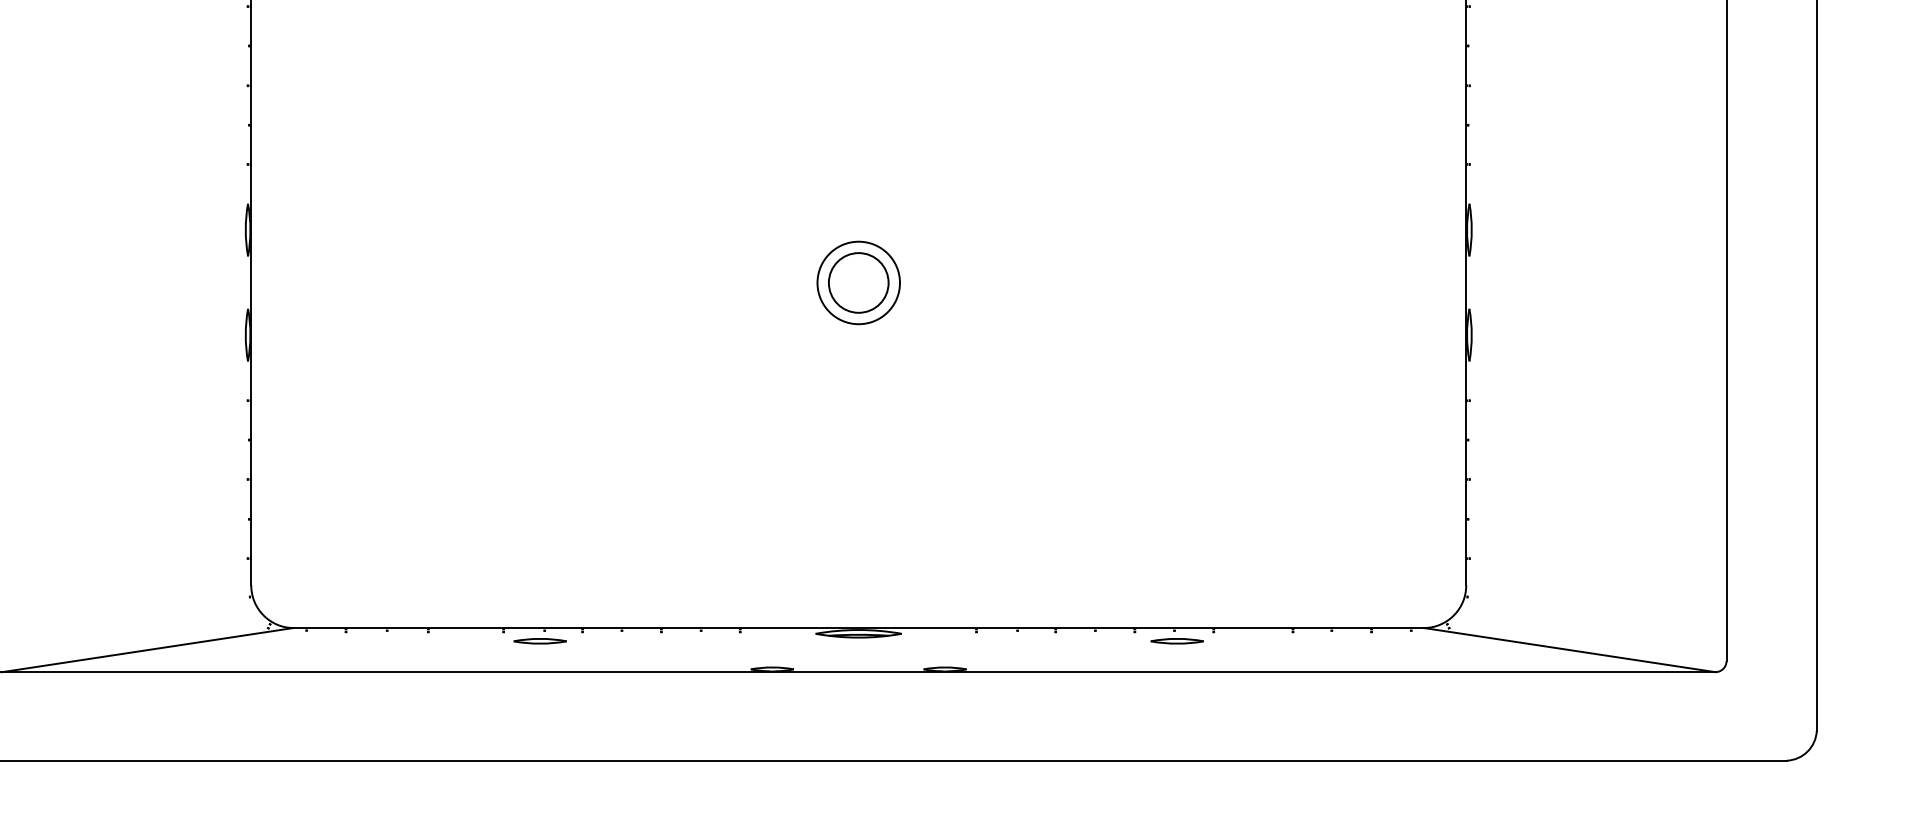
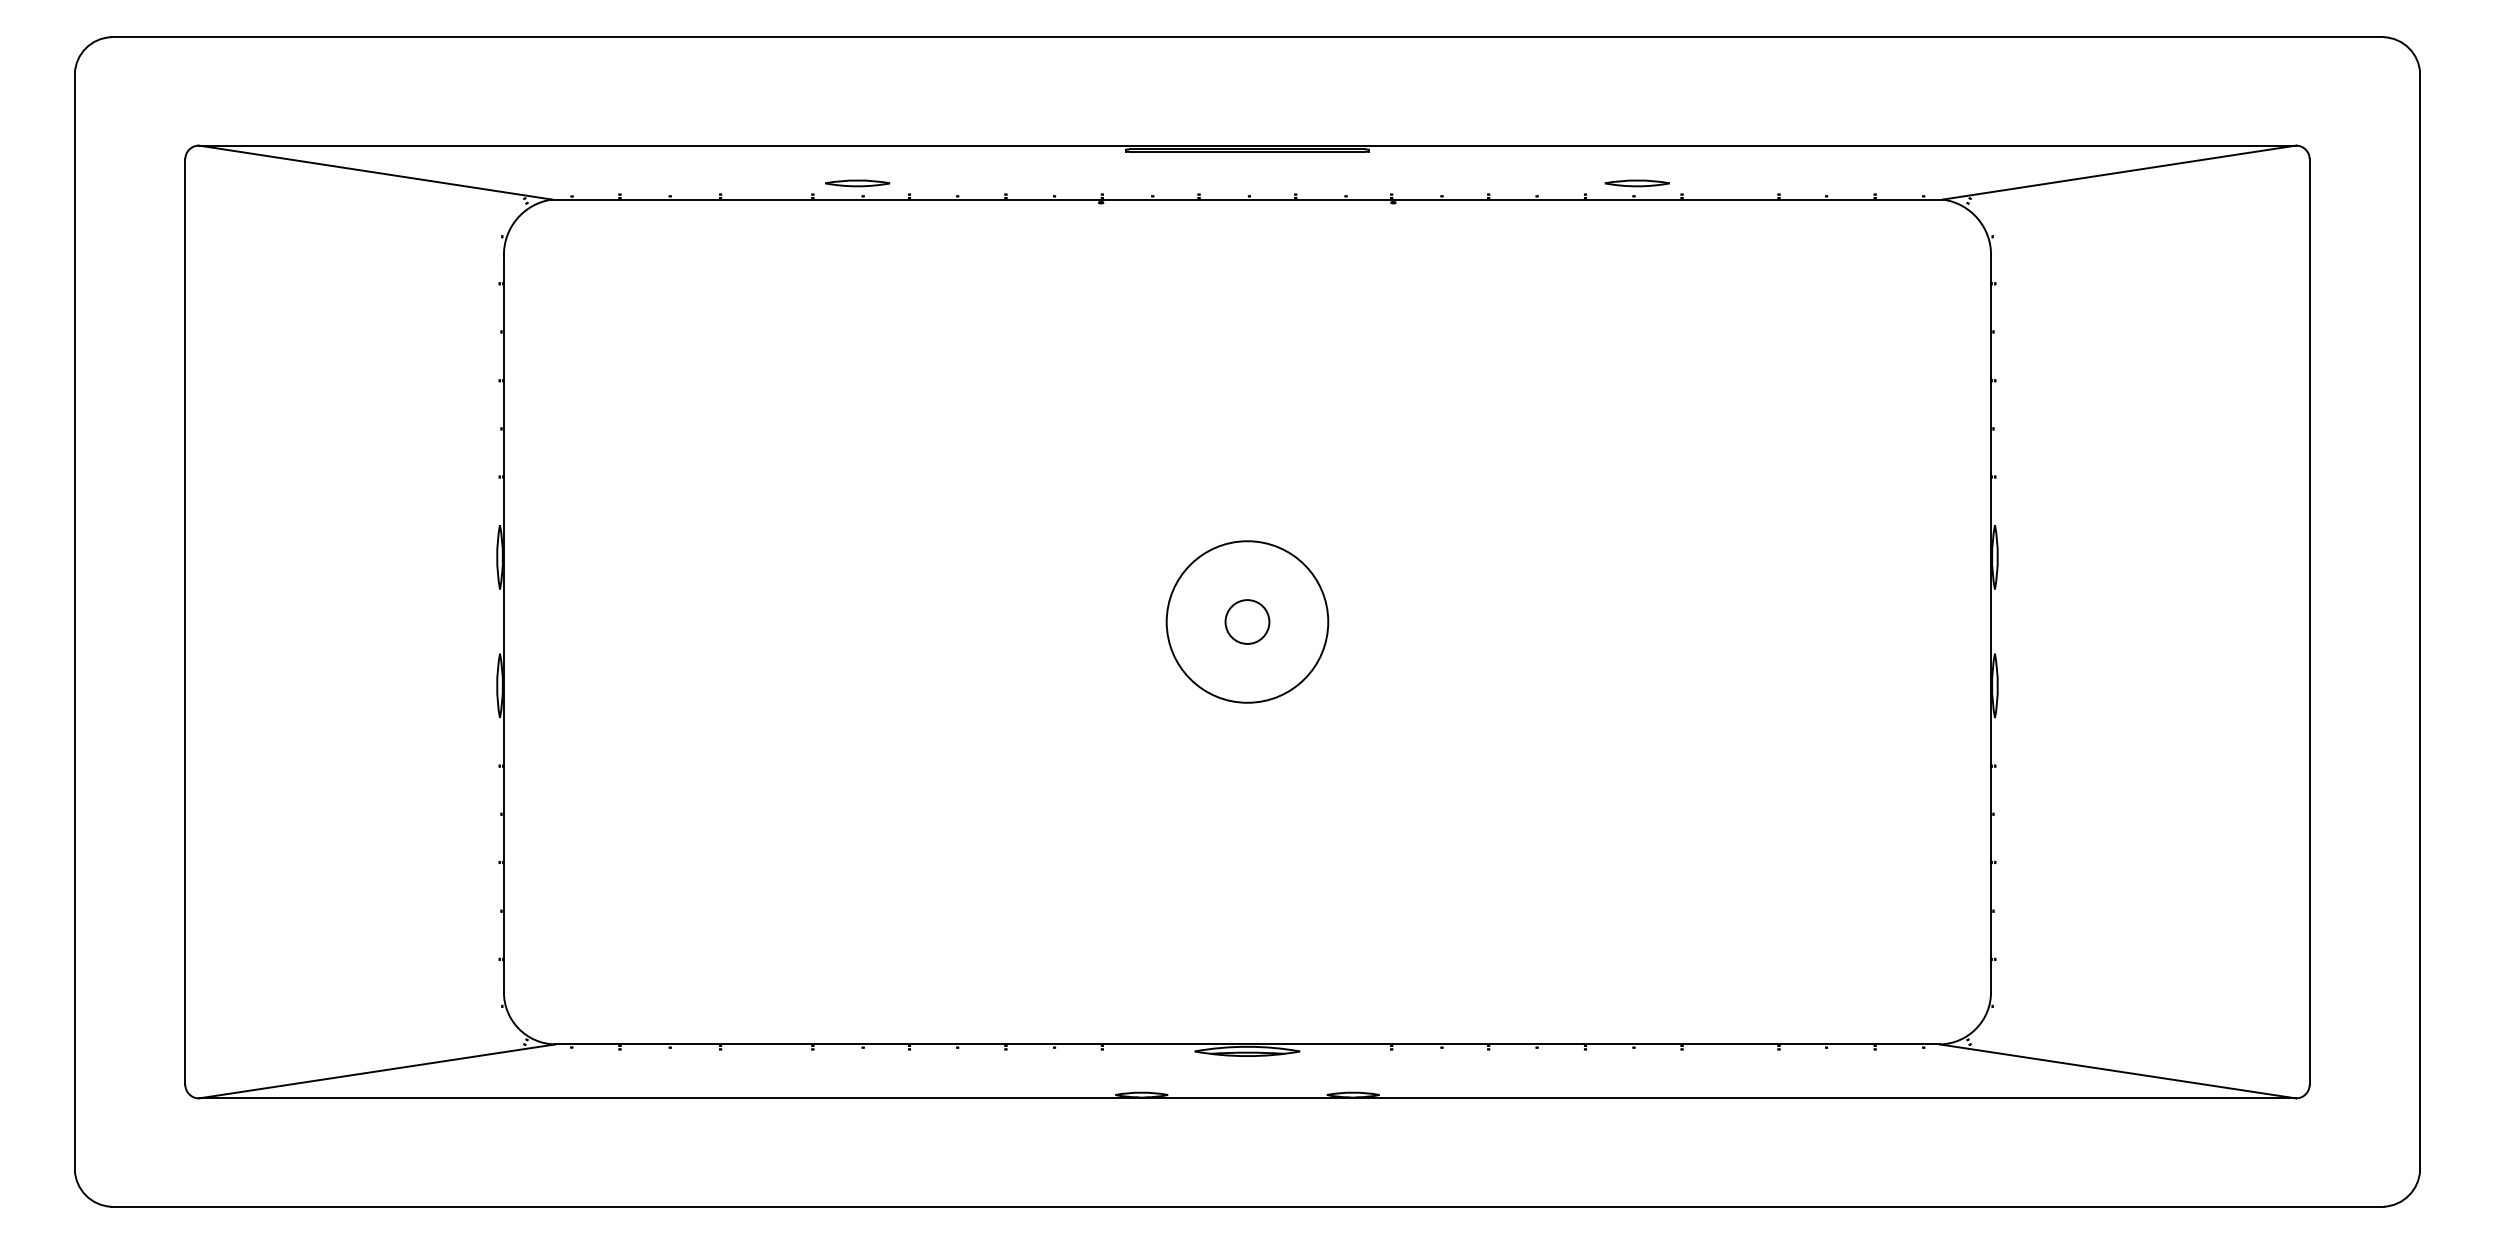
circle: (858, 282) -> (1247, 621), size x0.6
circle: (858, 282) -> (1247, 621), size x1.6
part: (540, 641) -> (857, 1060), removed
part: (1176, 641) -> (1636, 1060), removed

